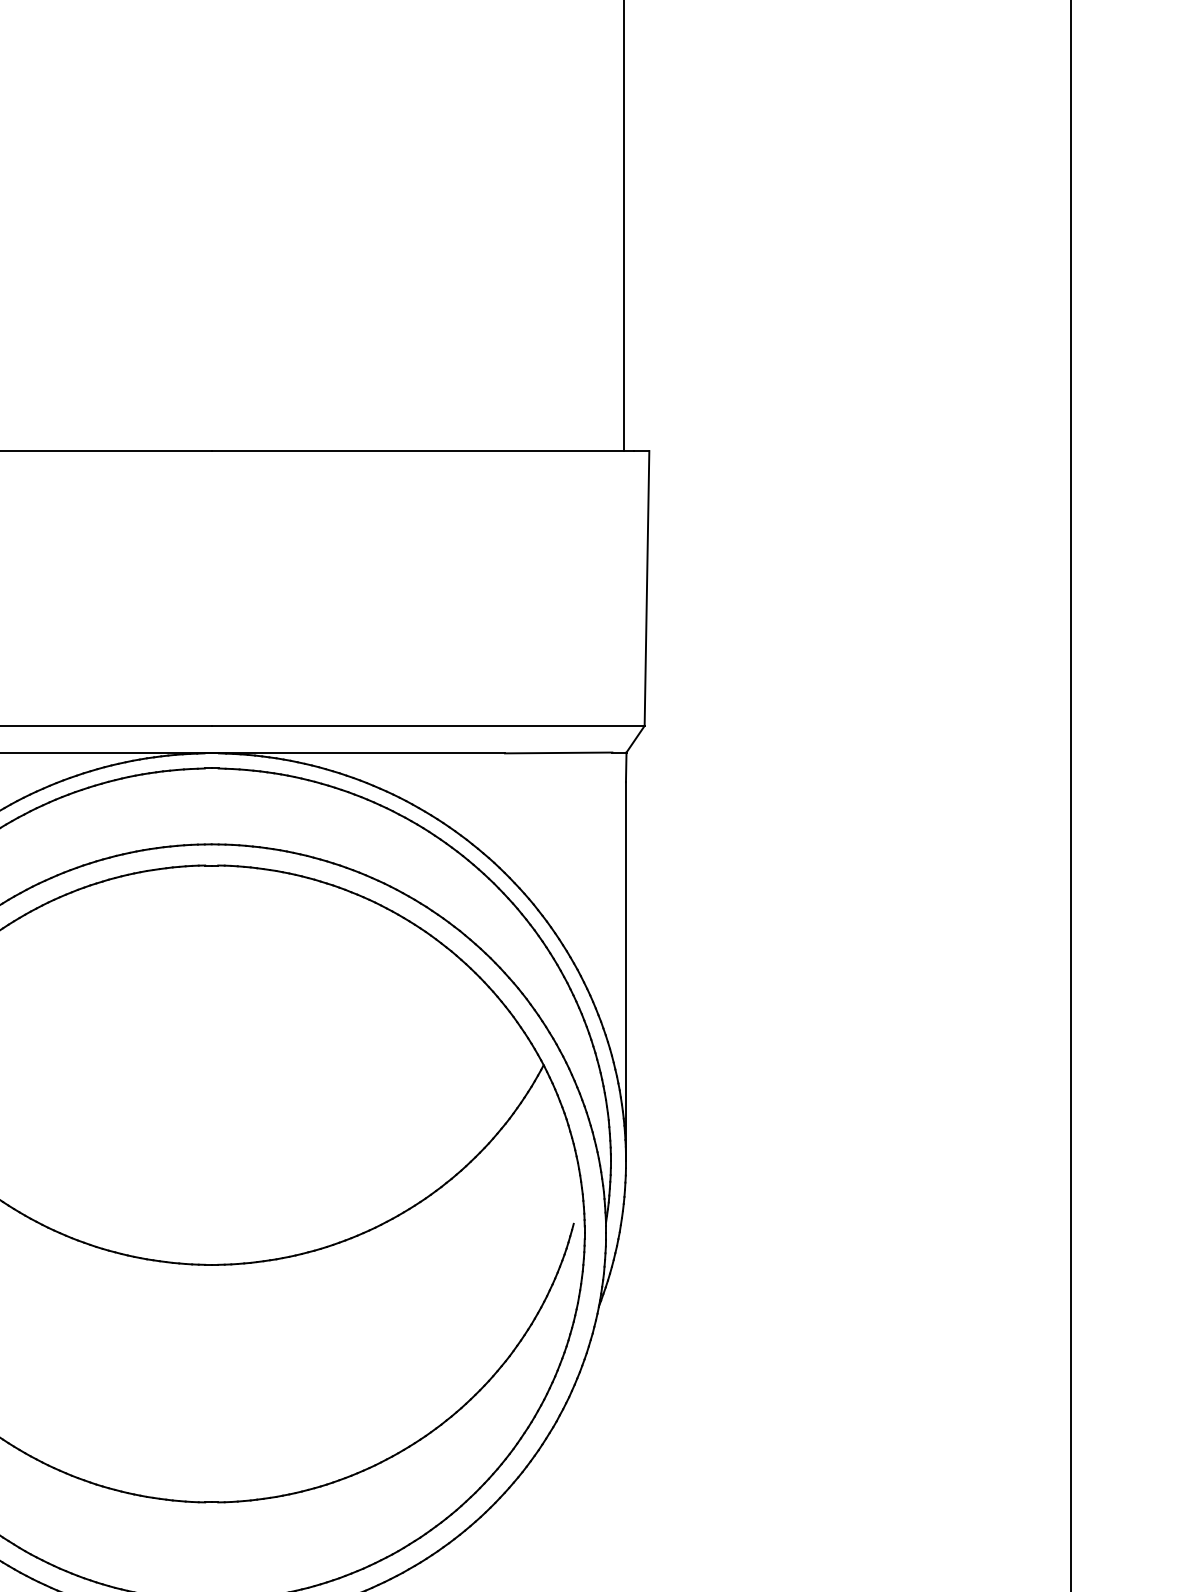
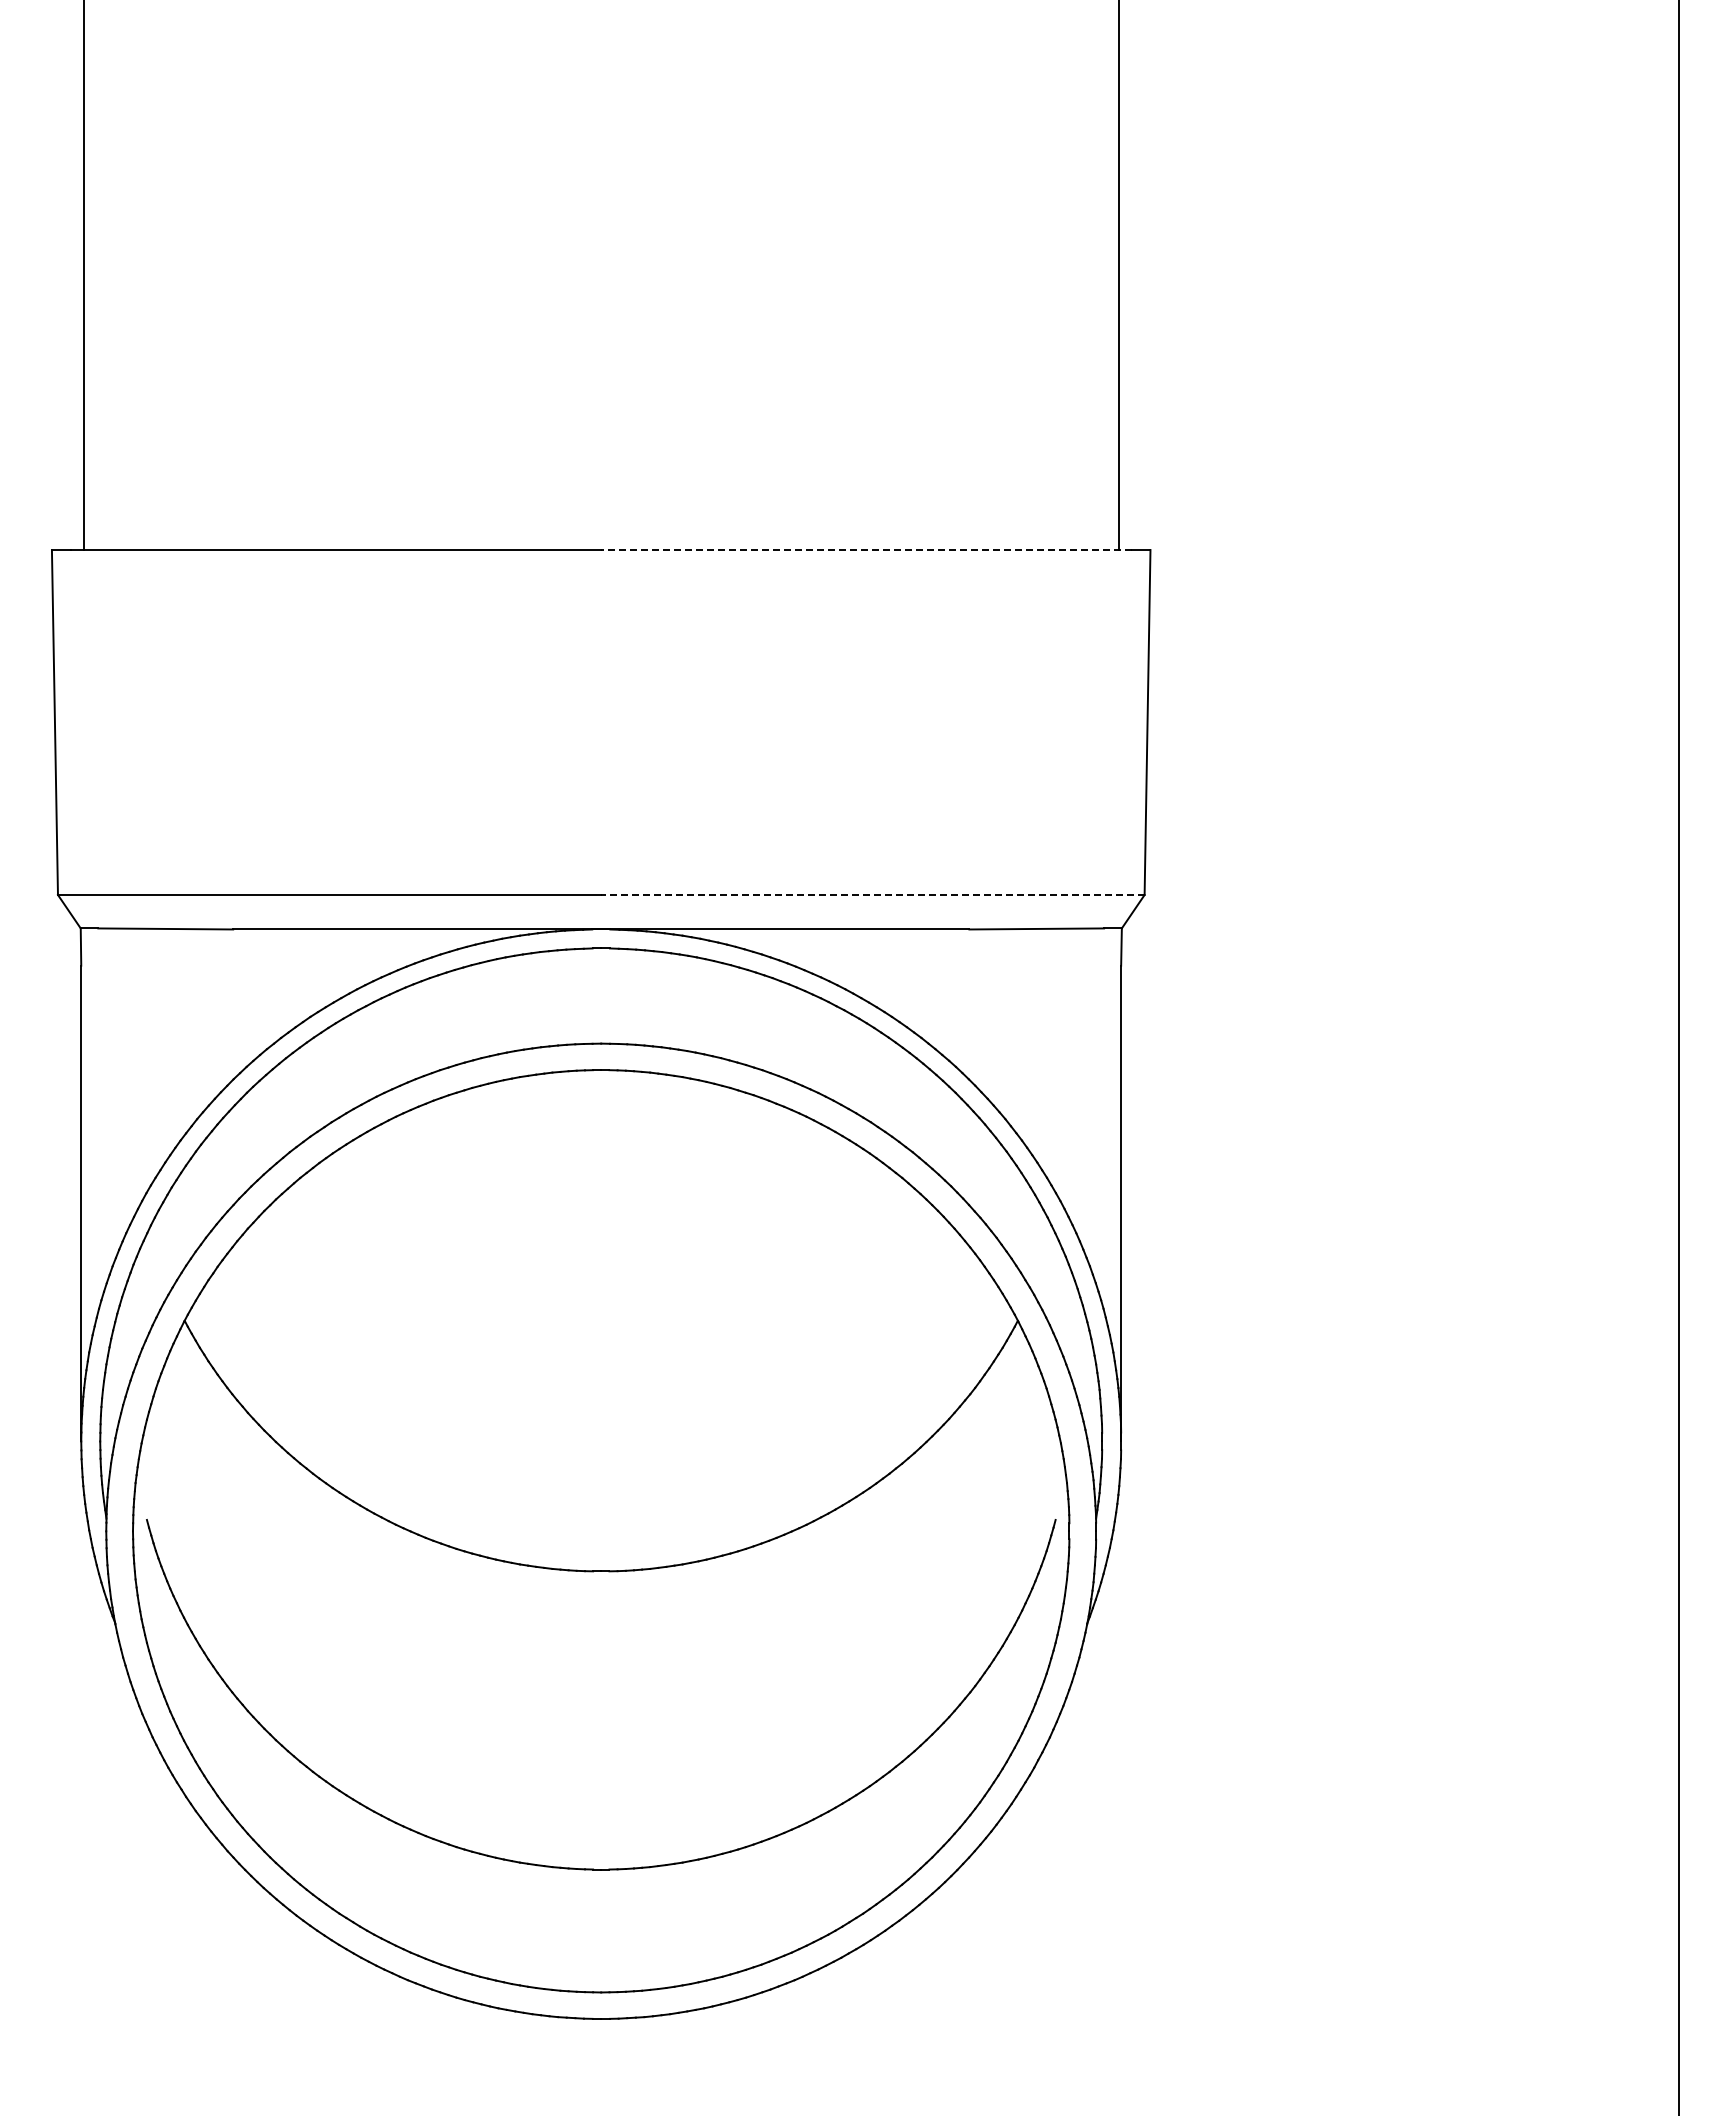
line: (422, 451) -> (865, 550), solid -> dashed
line: (427, 725) -> (872, 894), solid -> dashed

